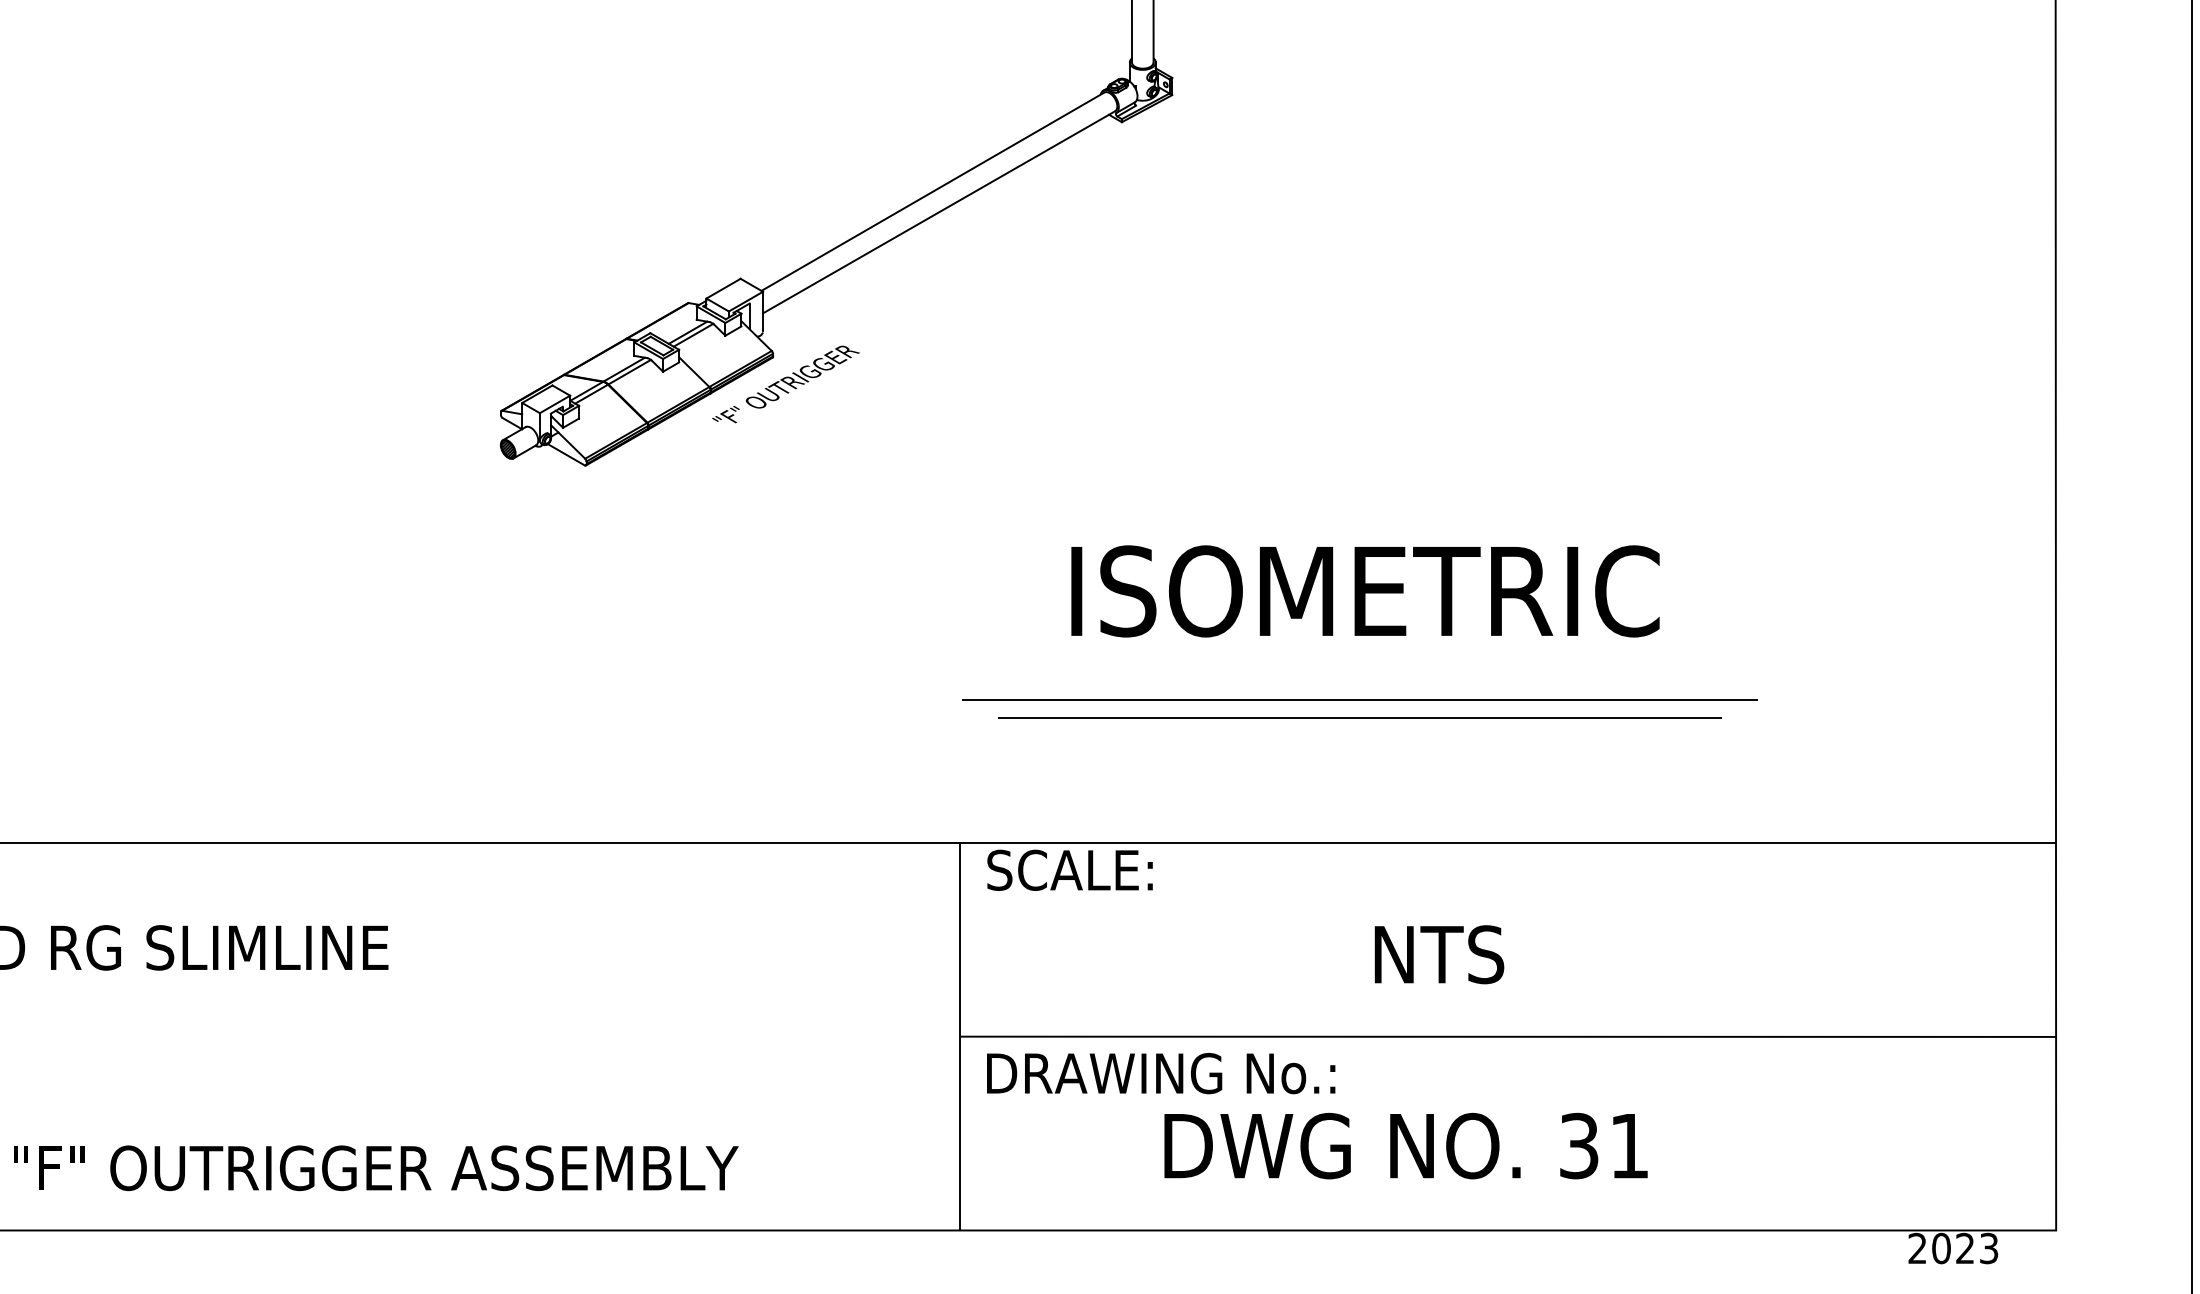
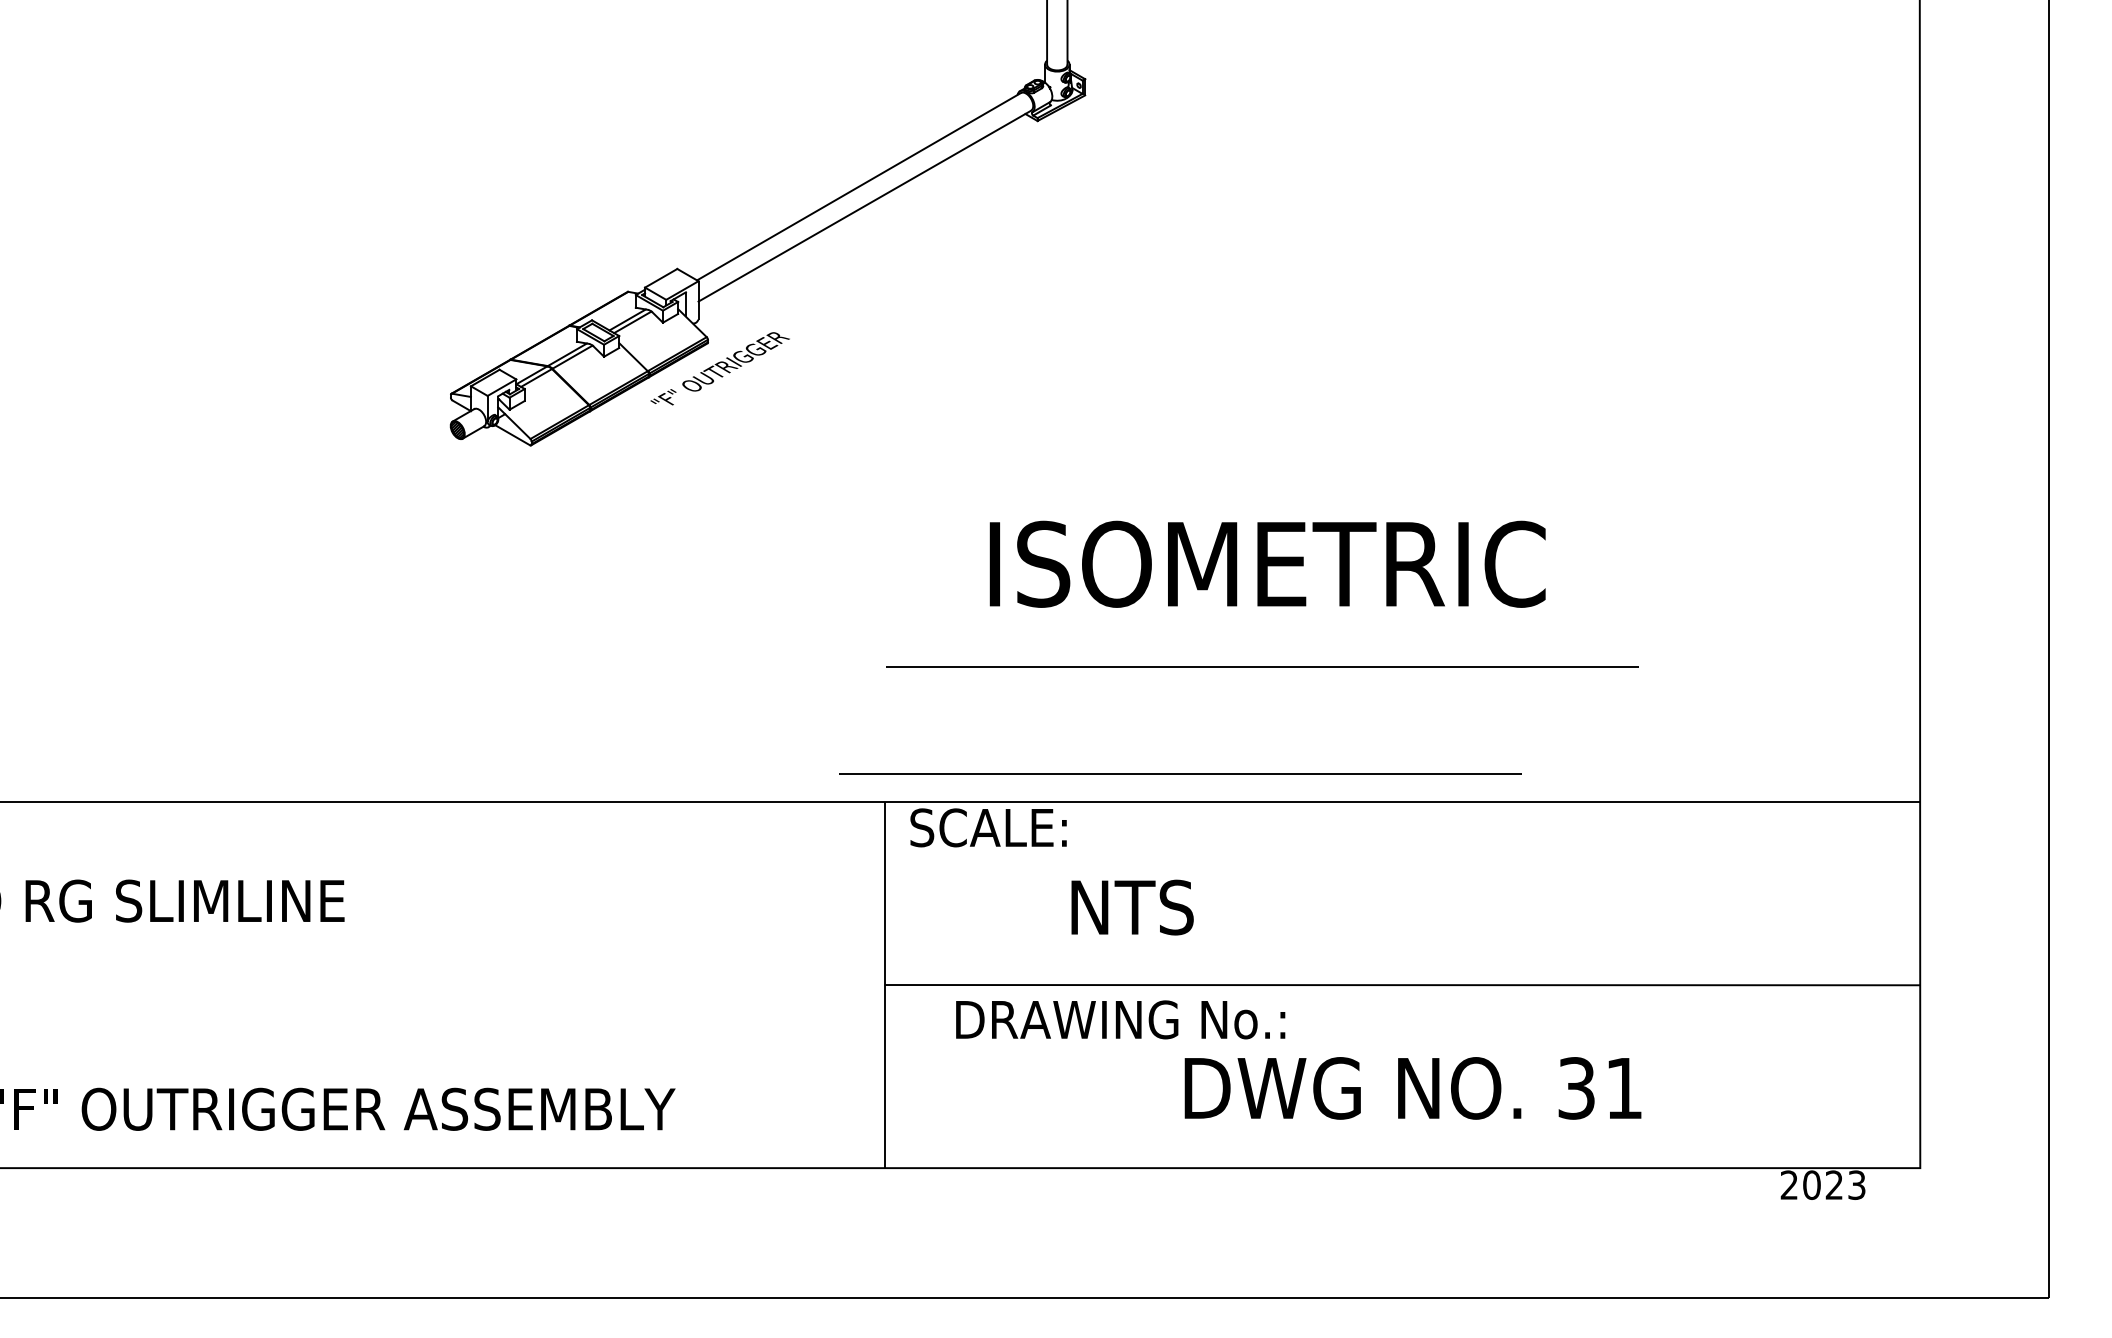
line: (1359, 717) -> (1180, 773), moved
text: (1439, 954) -> (1132, 907), moved
text: (1160, 1073) -> (1120, 1019), moved
text: (1405, 1146) -> (1412, 1088), moved

